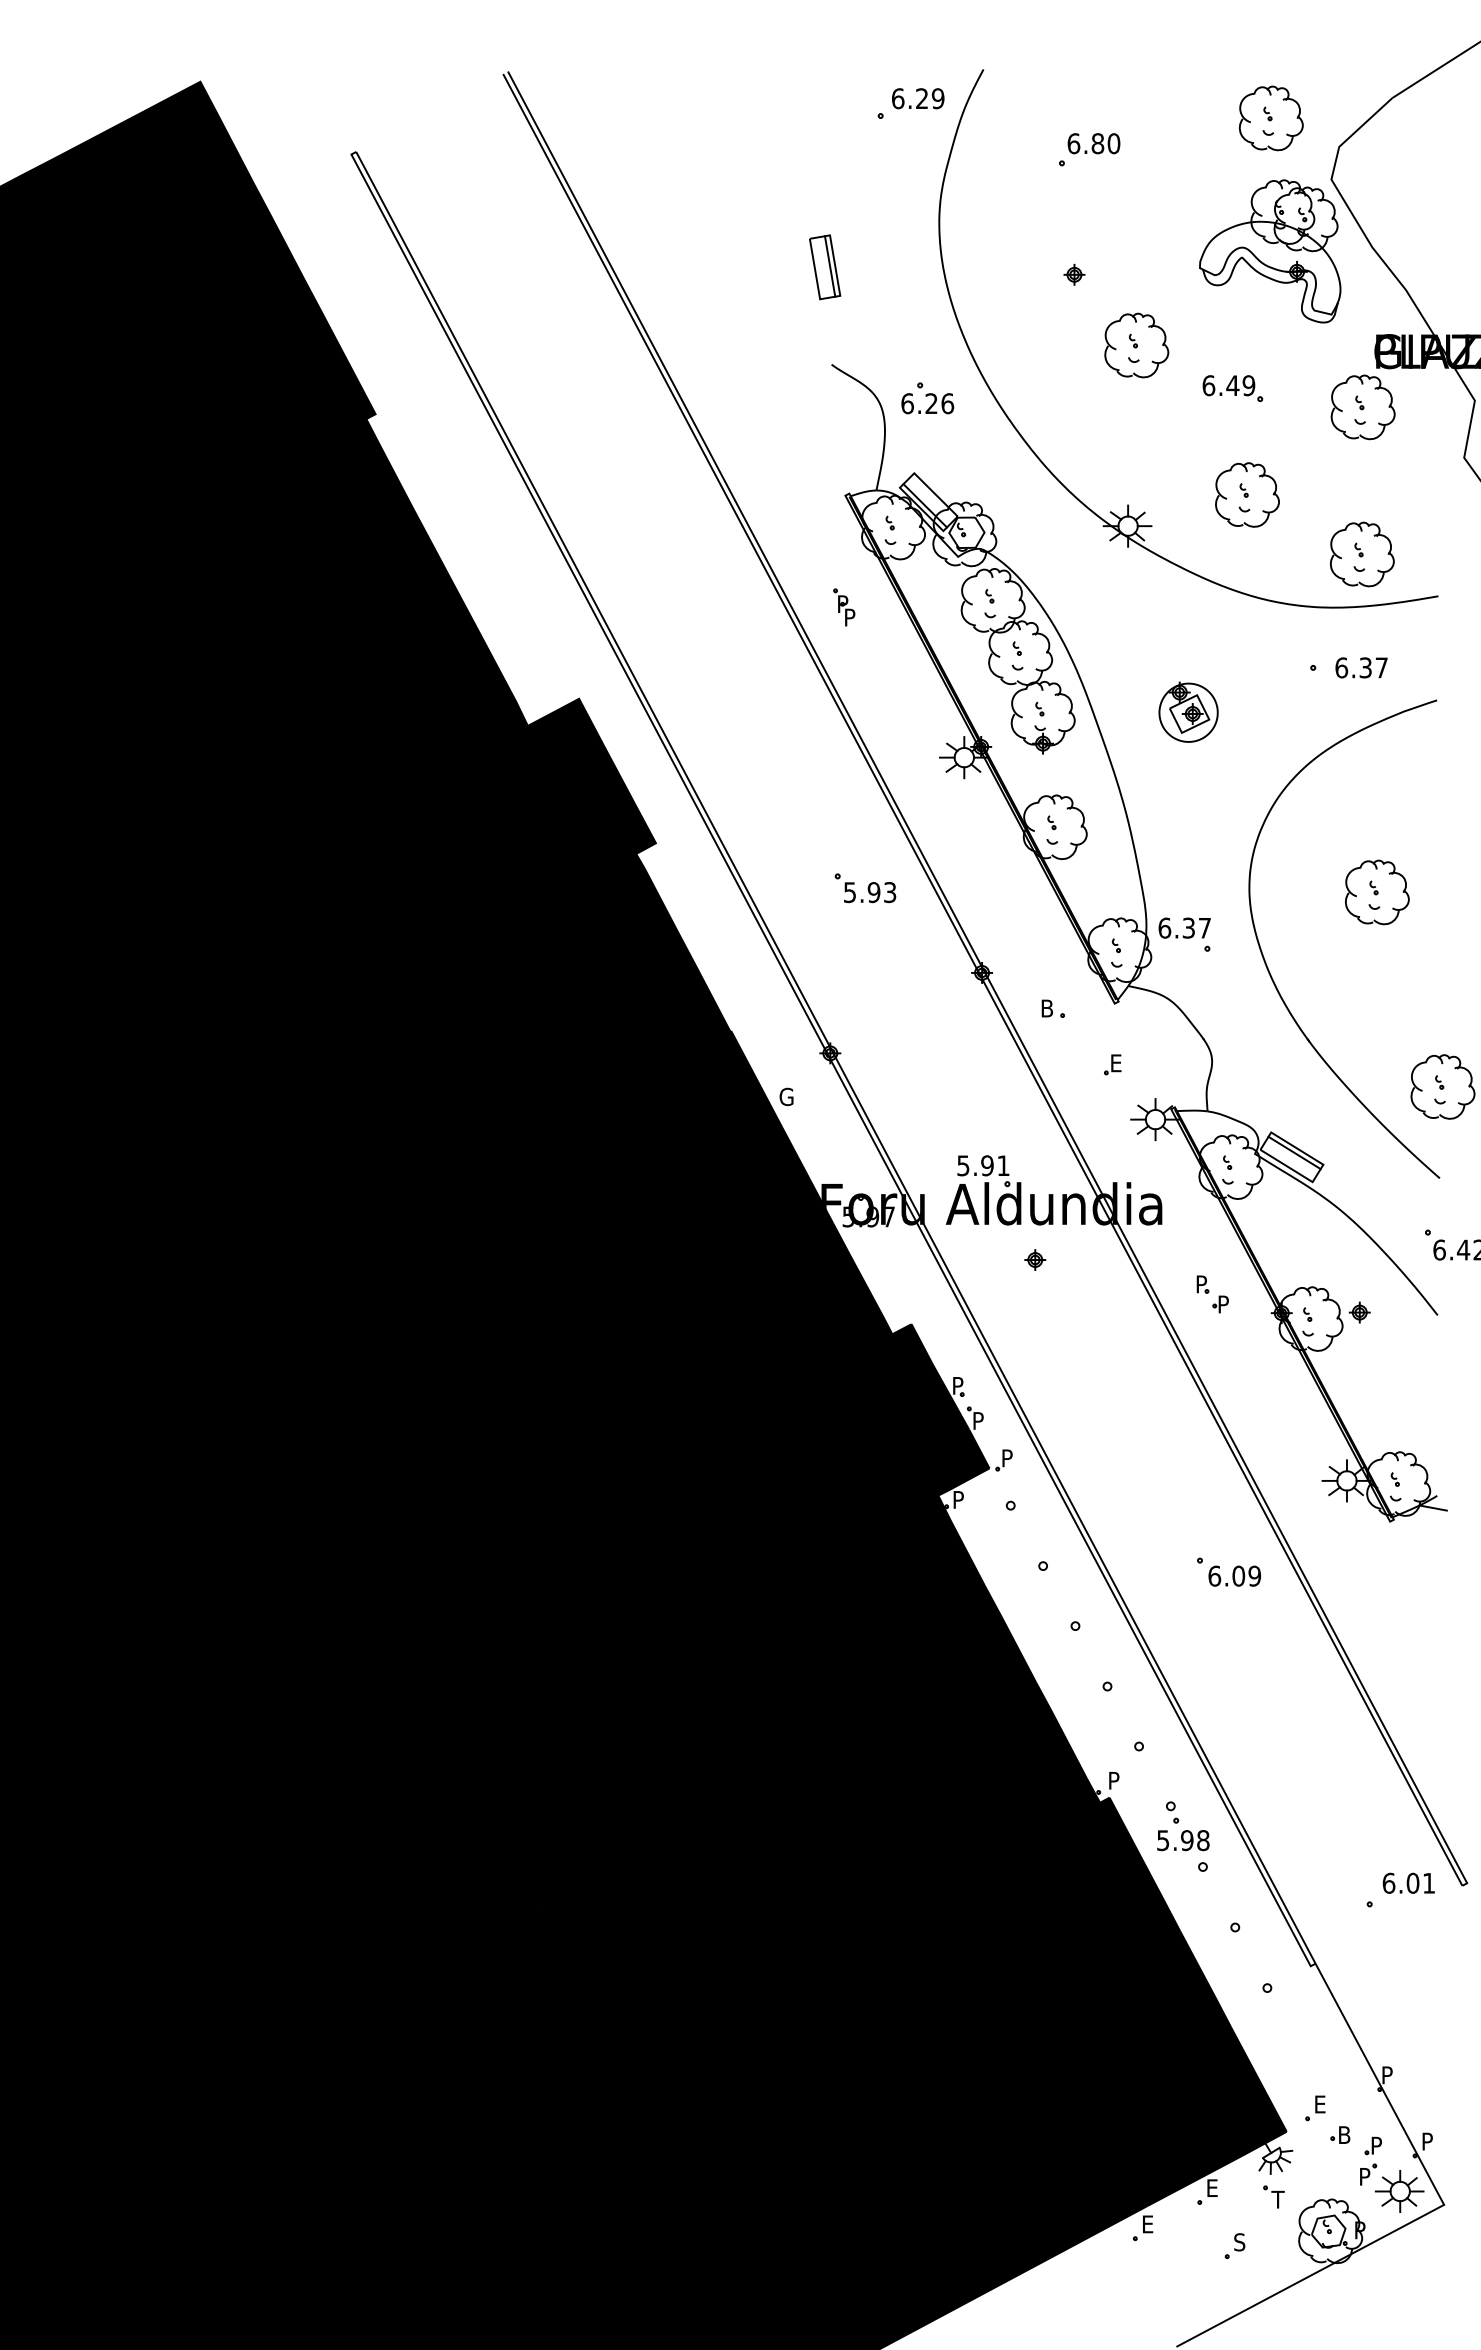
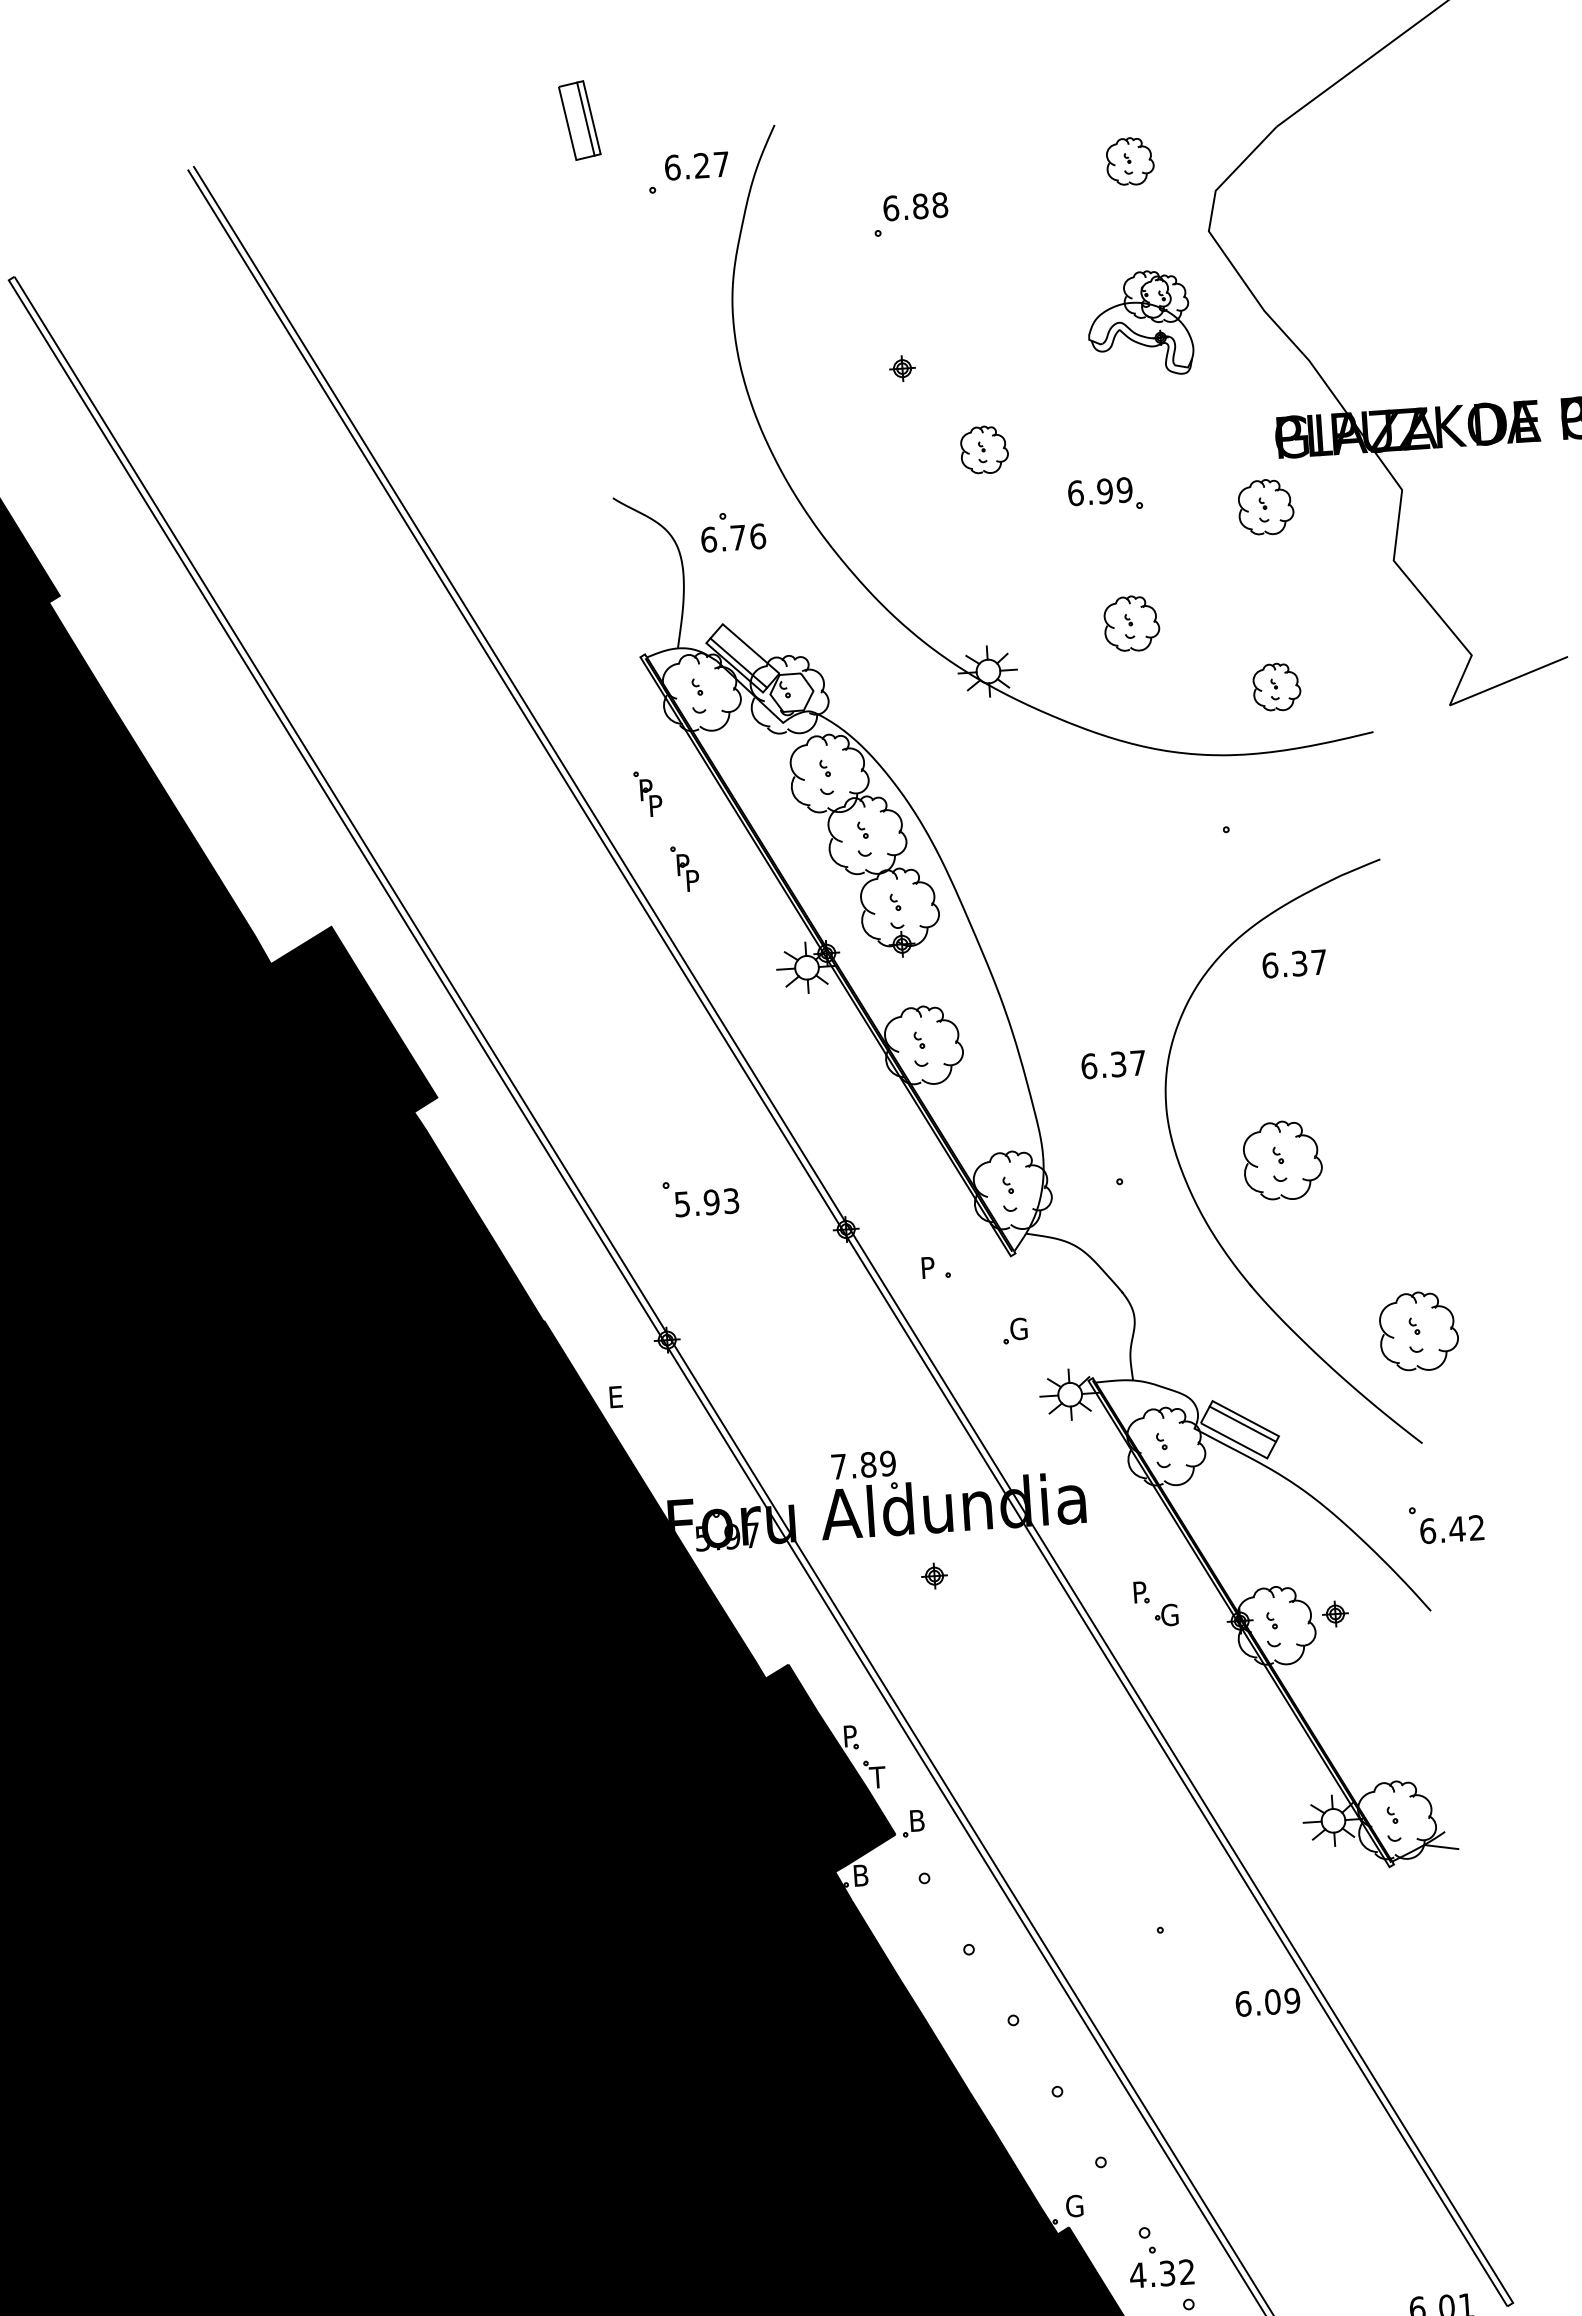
text: (937, 98) -> (720, 164), 6.29 -> 6.27
part: (1270, 118) -> (1129, 161), size x0.6
text: (1113, 143) -> (939, 204), 6.80 -> 6.88
part: (1270, 251) -> (1140, 324), size x0.6
part: (825, 267) -> (580, 120), moved
part: (1136, 345) -> (984, 450), size x0.6
text: (1232, 385) -> (1104, 491), 6.49 -> 6.99
text: (931, 403) -> (738, 537), 6.26 -> 6.76
part: (1362, 407) -> (1265, 507), size x0.7
part: (1247, 494) -> (1131, 623), size x0.7
part: (1361, 554) -> (1276, 687), size x0.6
text: (1361, 667) -> (1294, 963), moved
part: (870, 670) -> (685, 868), added
part: (1188, 711) -> (1077, 893), removed
part: (865, 888) -> (700, 1198), moved
part: (1376, 892) -> (1281, 1160), moved
text: (1184, 927) -> (1113, 1063), moved
text: (1048, 1008) -> (930, 1267), B -> P
text: (1117, 1063) -> (1019, 1329), E -> G
text: (786, 1096) -> (617, 1396), G -> E
text: (983, 1165) -> (863, 1464), 5.91 -> 7.89
text: (1224, 1304) -> (1169, 1615), P -> G
text: (977, 1420) -> (876, 1777), P -> T
text: (1008, 1458) -> (917, 1820), P -> B
text: (959, 1499) -> (861, 1875), P -> B
text: (1234, 1575) -> (1267, 2001), moved
text: (1115, 1780) -> (1074, 2205), P -> G
text: (1182, 1840) -> (1161, 2273), 5.98 -> 4.32

